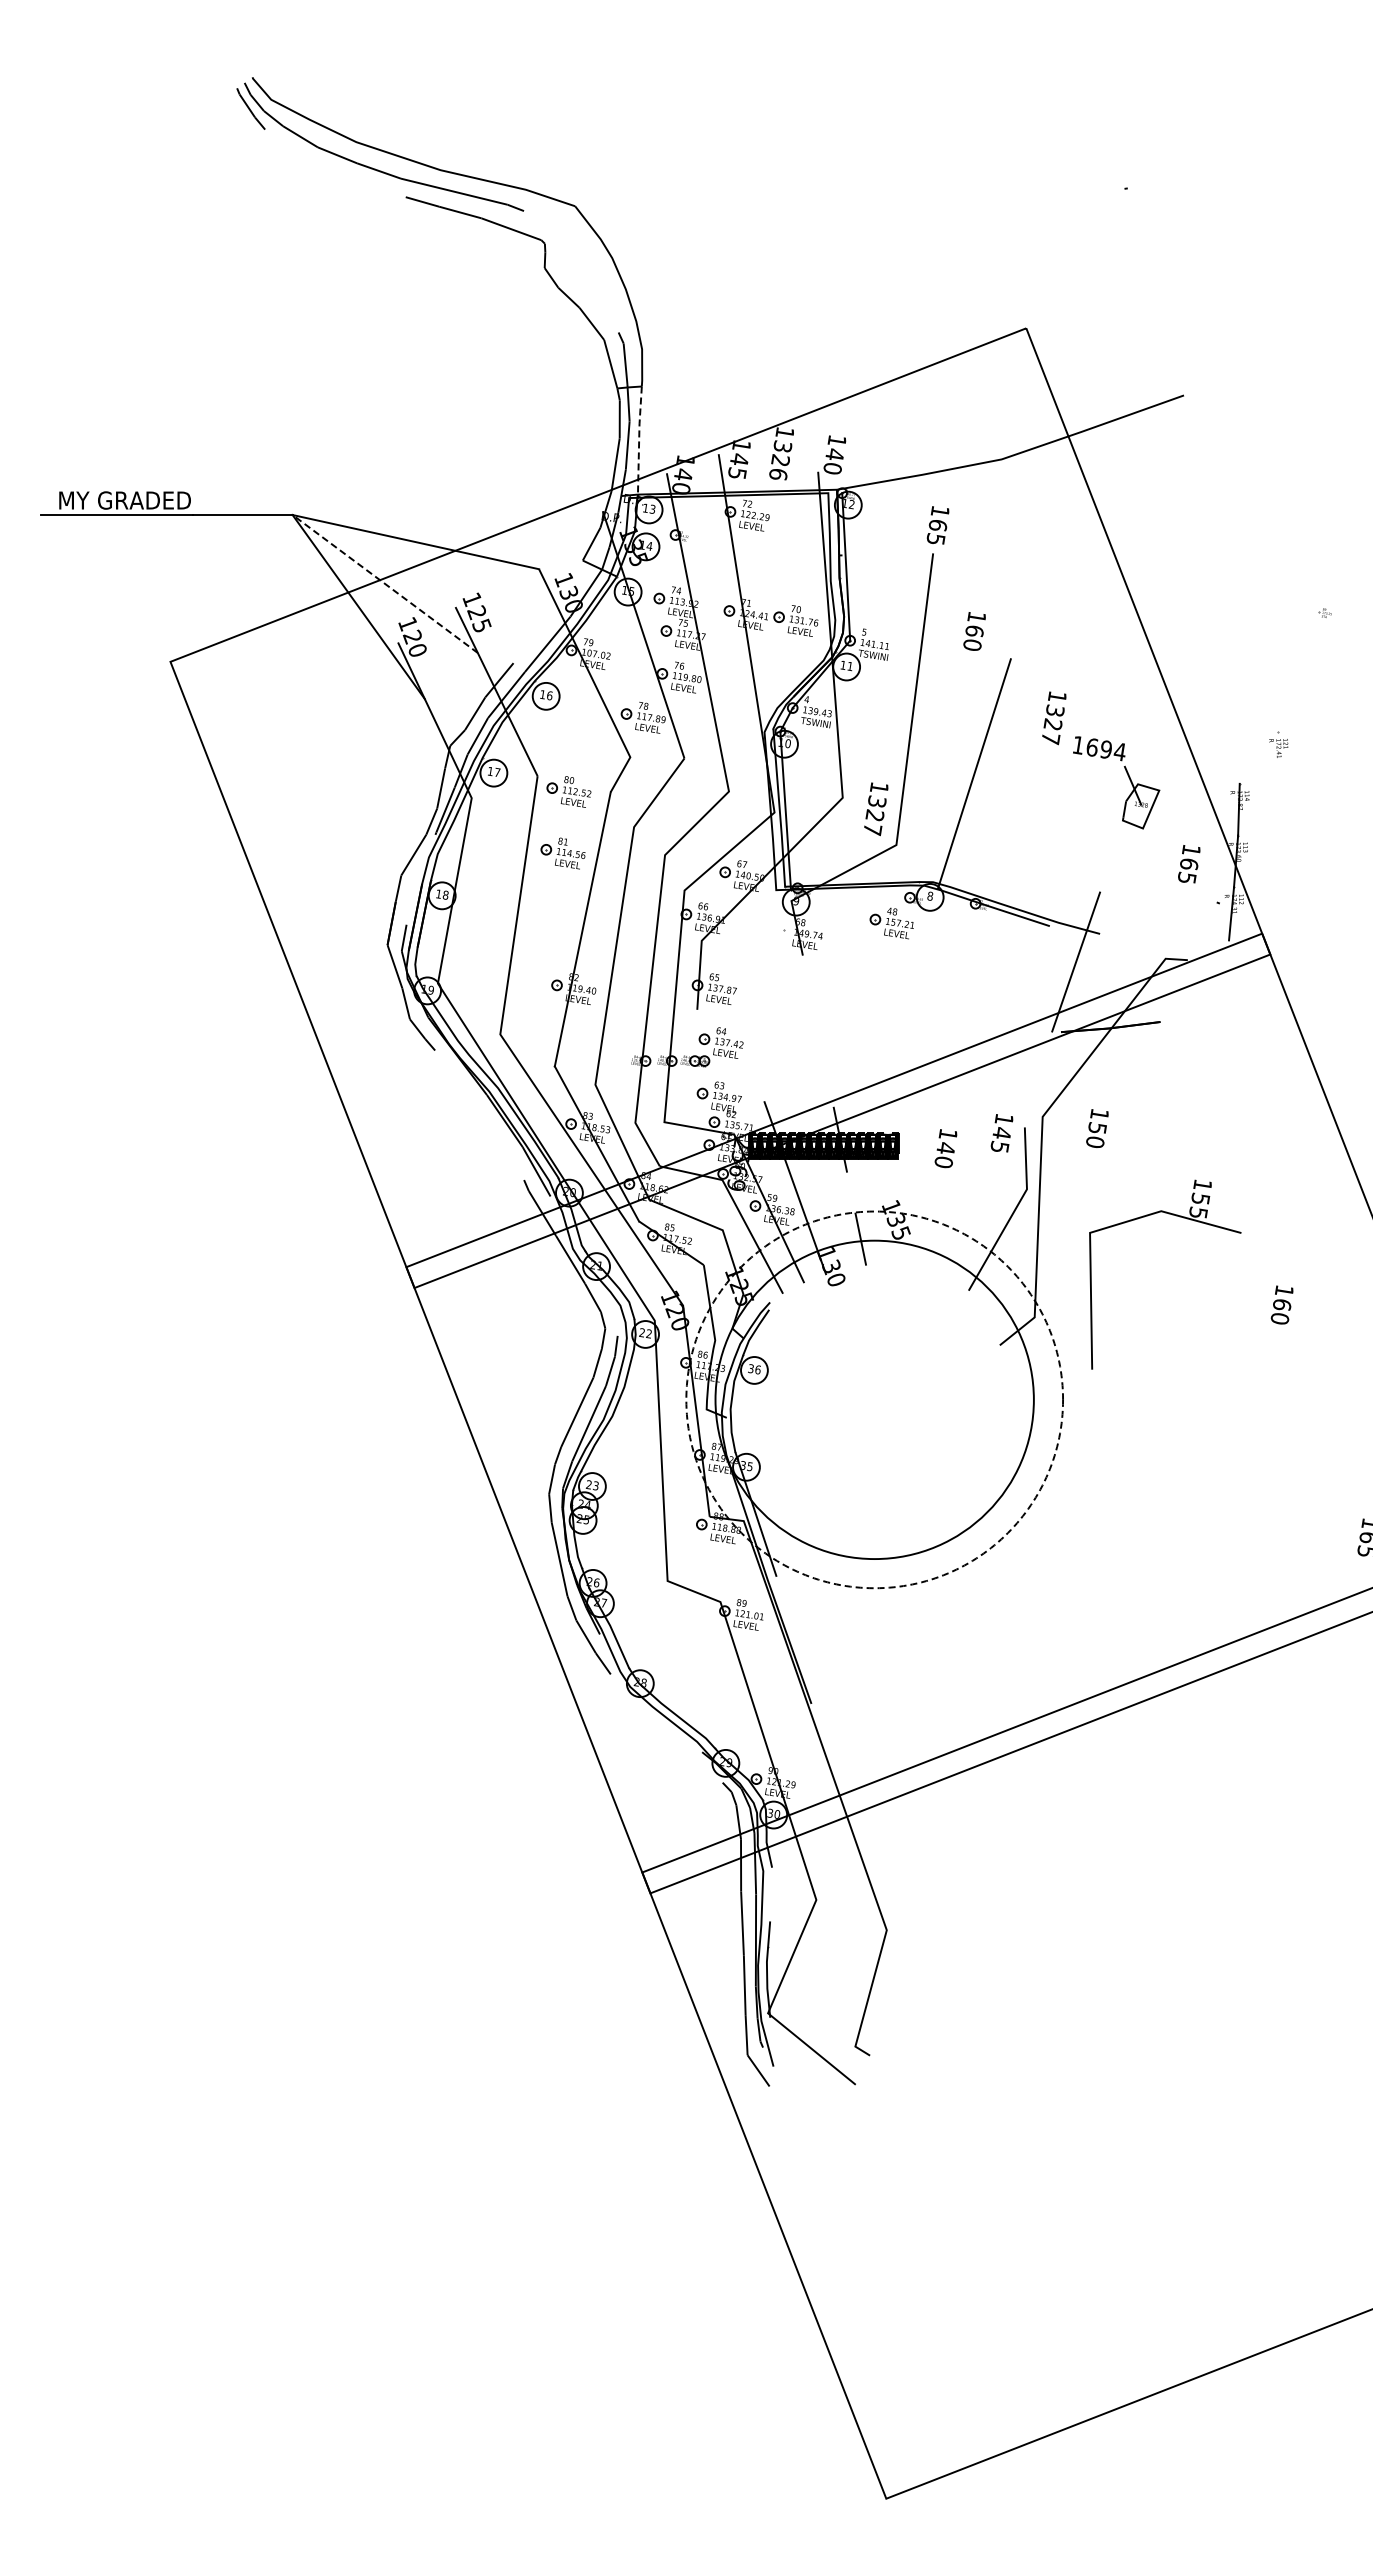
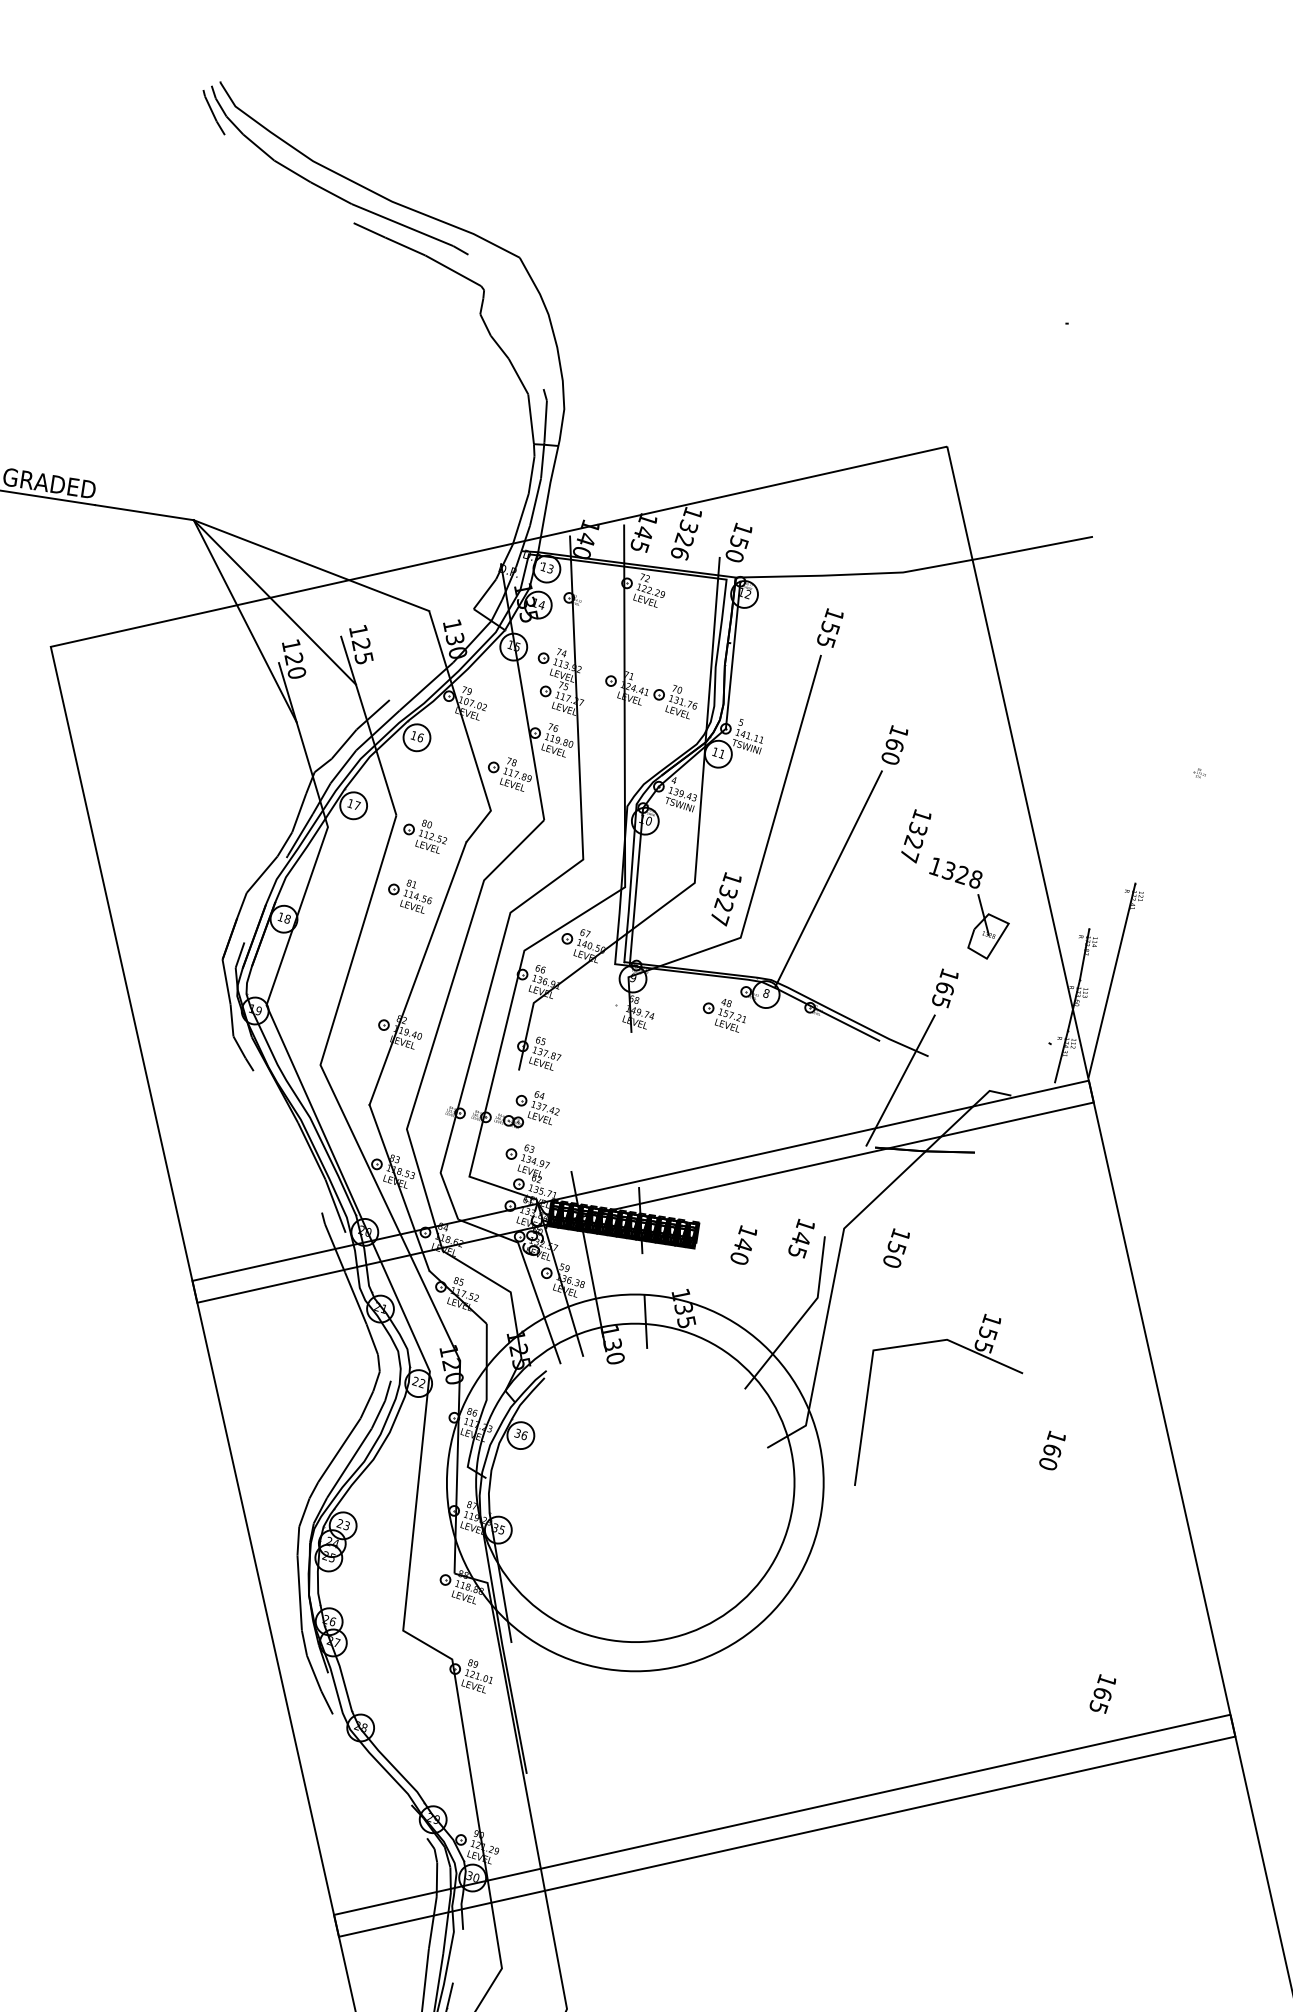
line: (639, 439) -> (548, 498), dashed -> solid
text: (834, 453) -> (738, 541), 140 -> 150
text: (937, 525) -> (829, 628), 165 -> 155
line: (384, 583) -> (274, 601), dashed -> solid
text: (974, 631) -> (894, 745), moved
text: (1105, 749) -> (961, 874), 1694 -> 1328
line: (1269, 830) -> (1111, 979), added
text: (1189, 864) -> (945, 988), moved
circle: (874, 1399) -> (635, 1482), dashed -> solid

